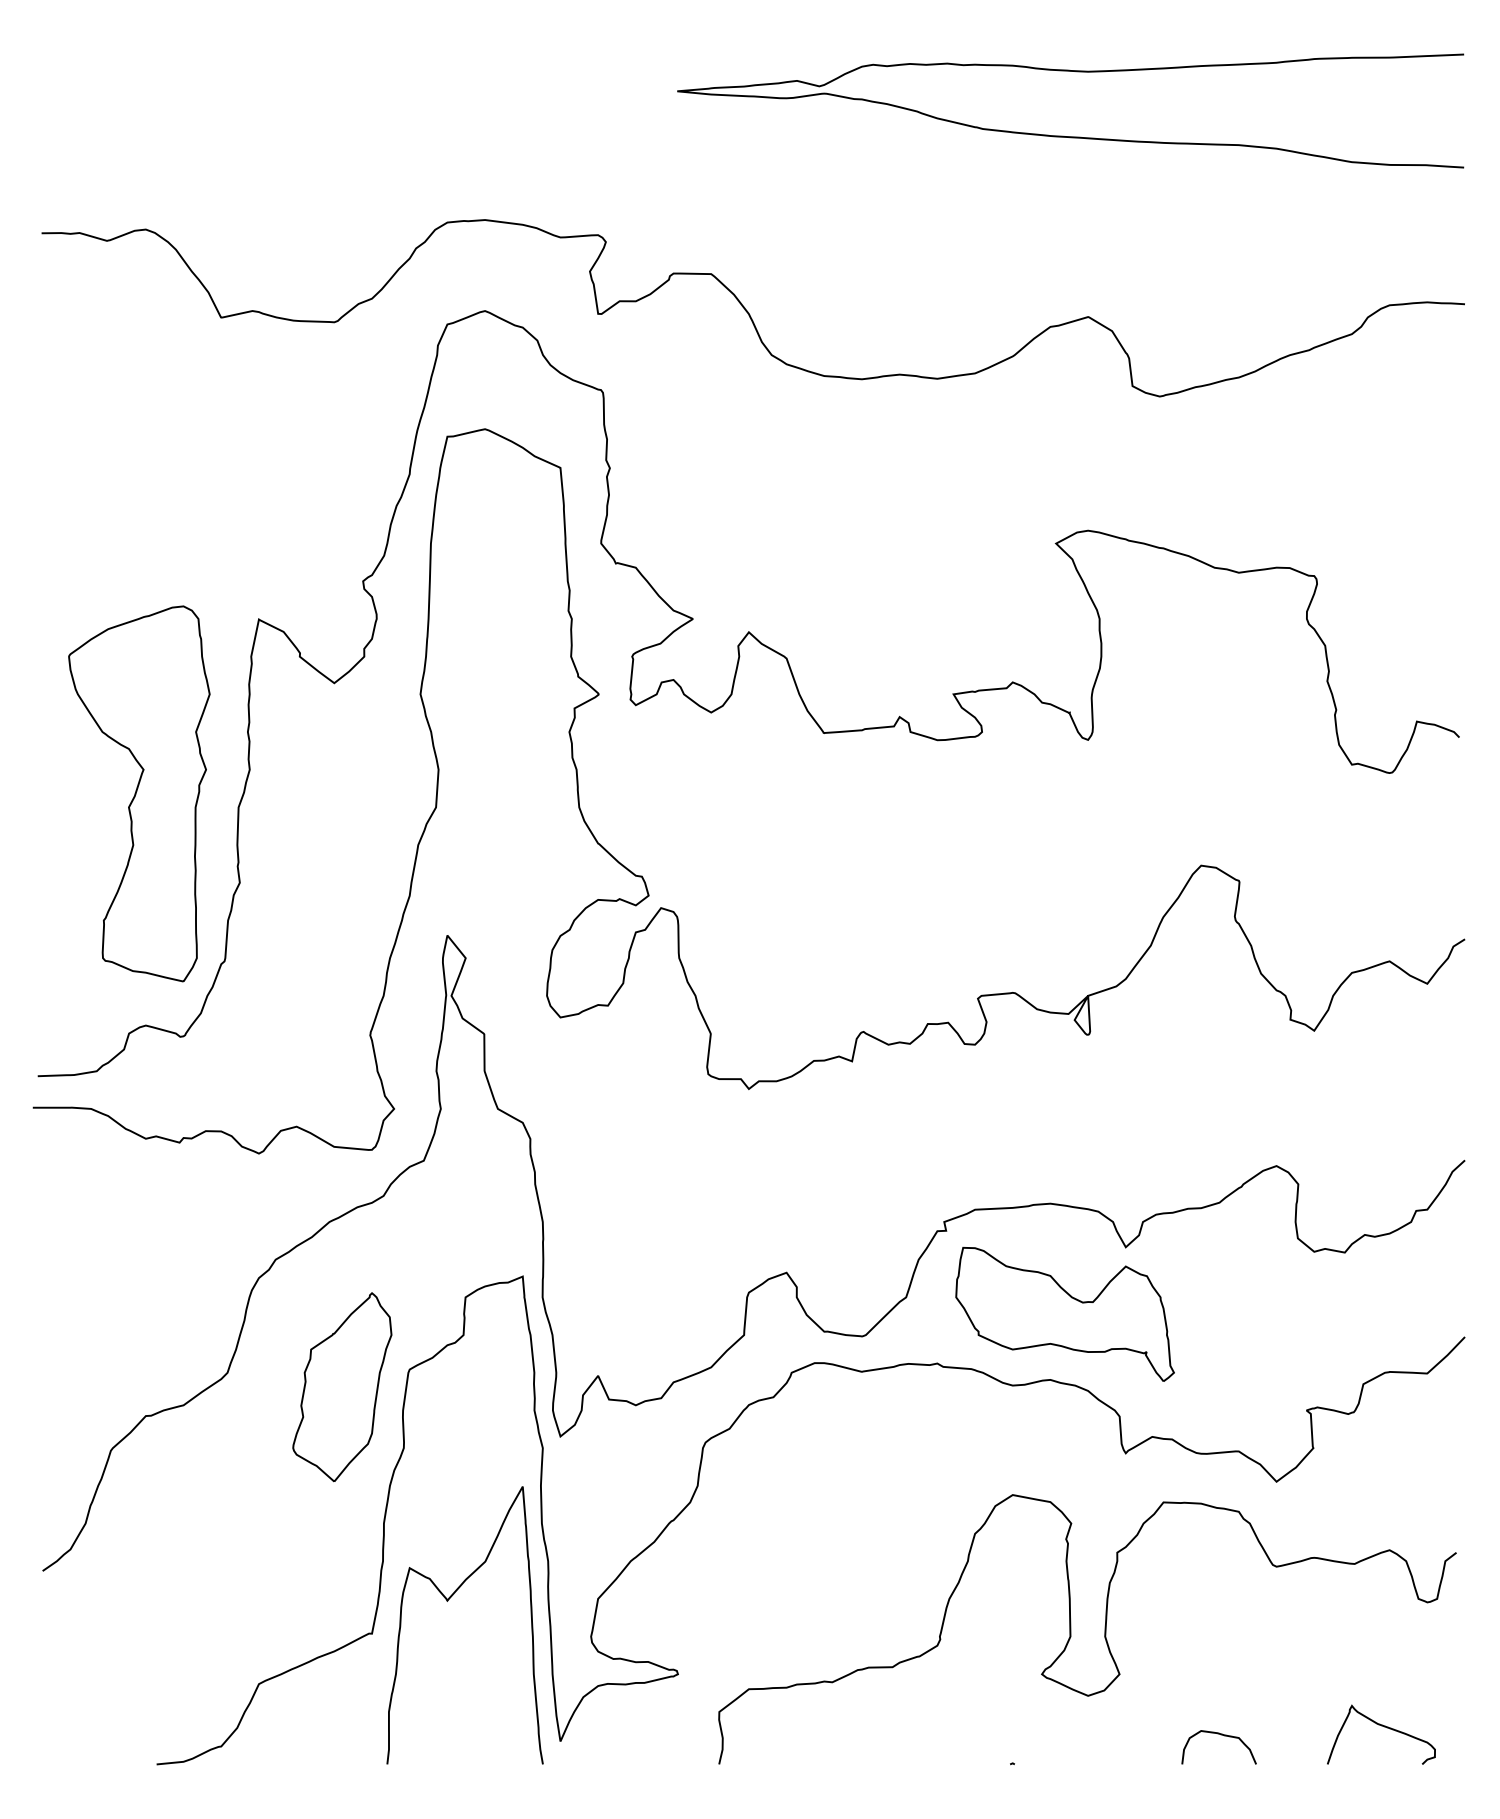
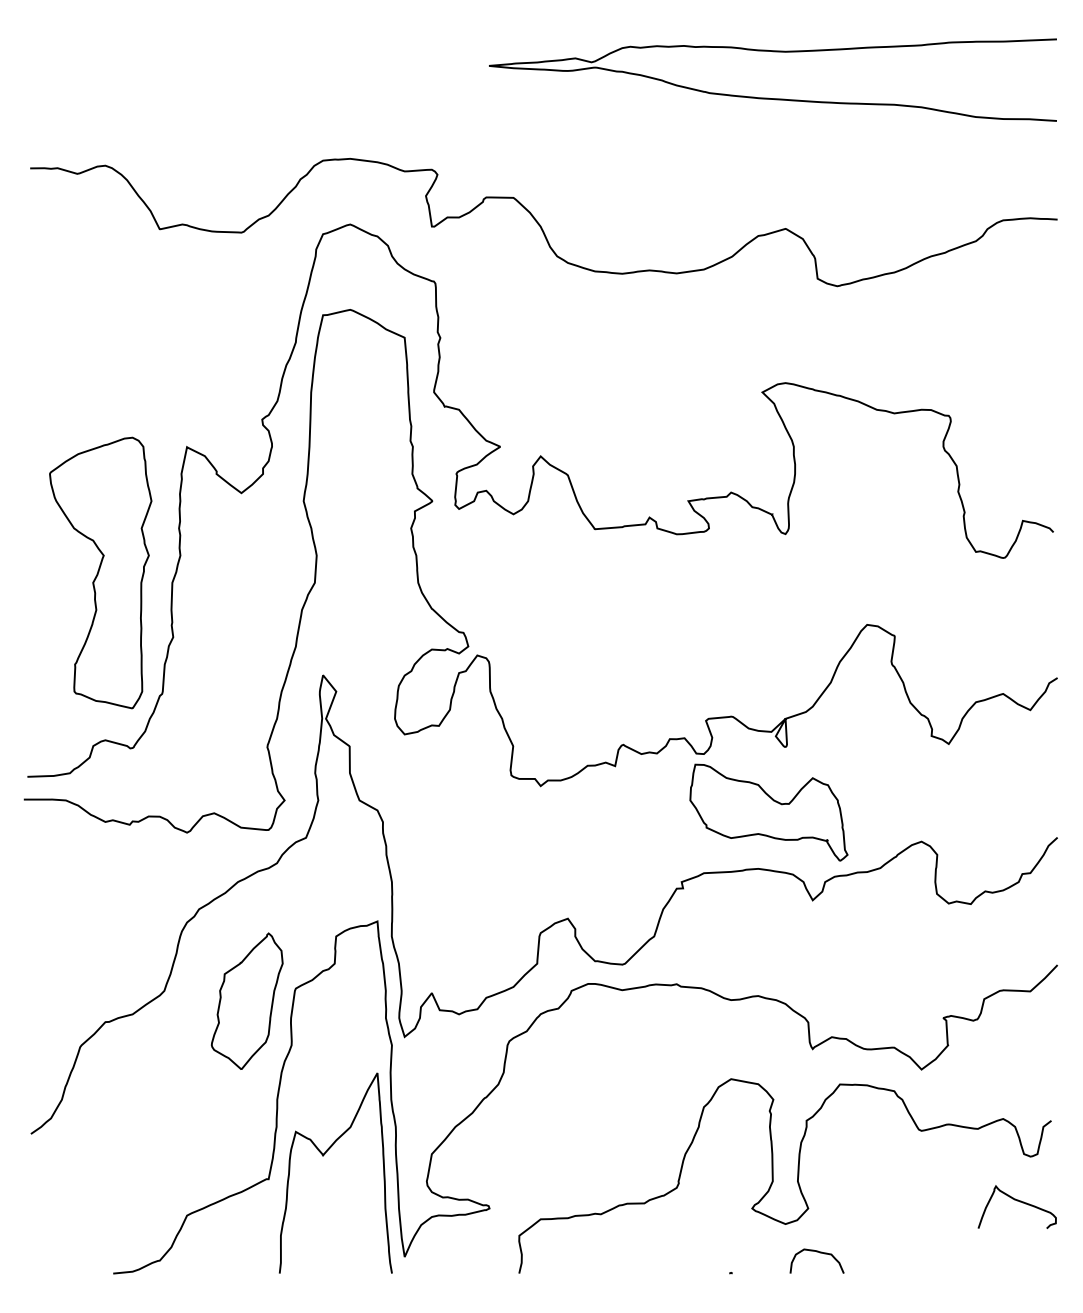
part: (1064, 1314) -> (768, 812), moved
curve: (1384, 1728) -> (1019, 1202), moved
curve: (1222, 1736) -> (819, 1253), moved

